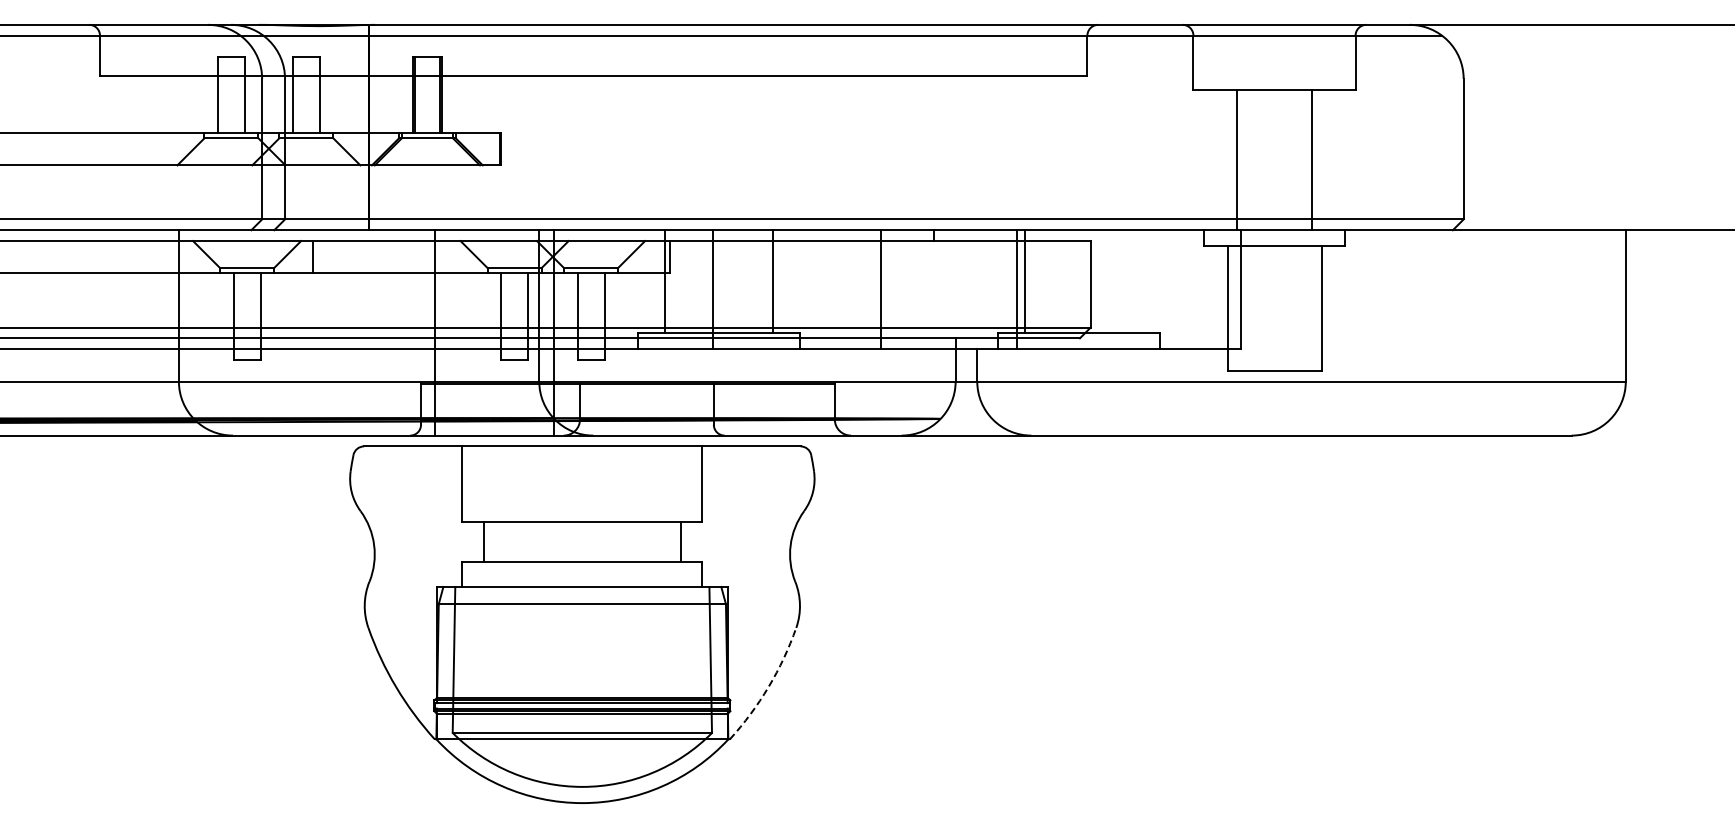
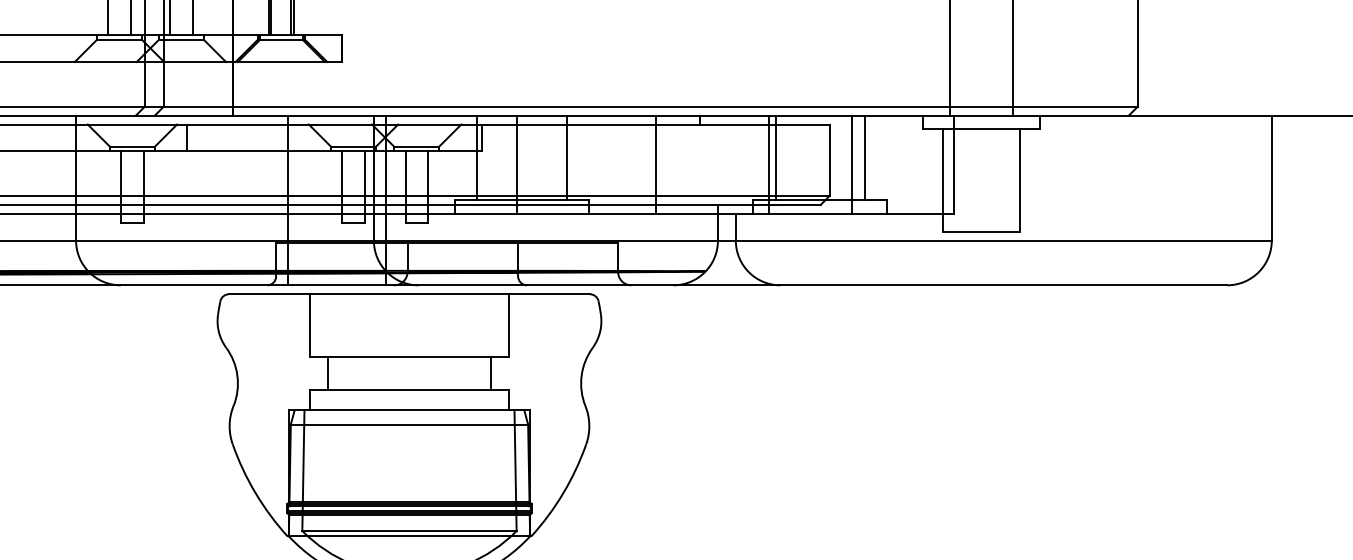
line: (1133, 281) -> (864, 157), added
line: (1117, 289) -> (851, 164), added
arc: (768, 687) -> (563, 493), dashed -> solid

